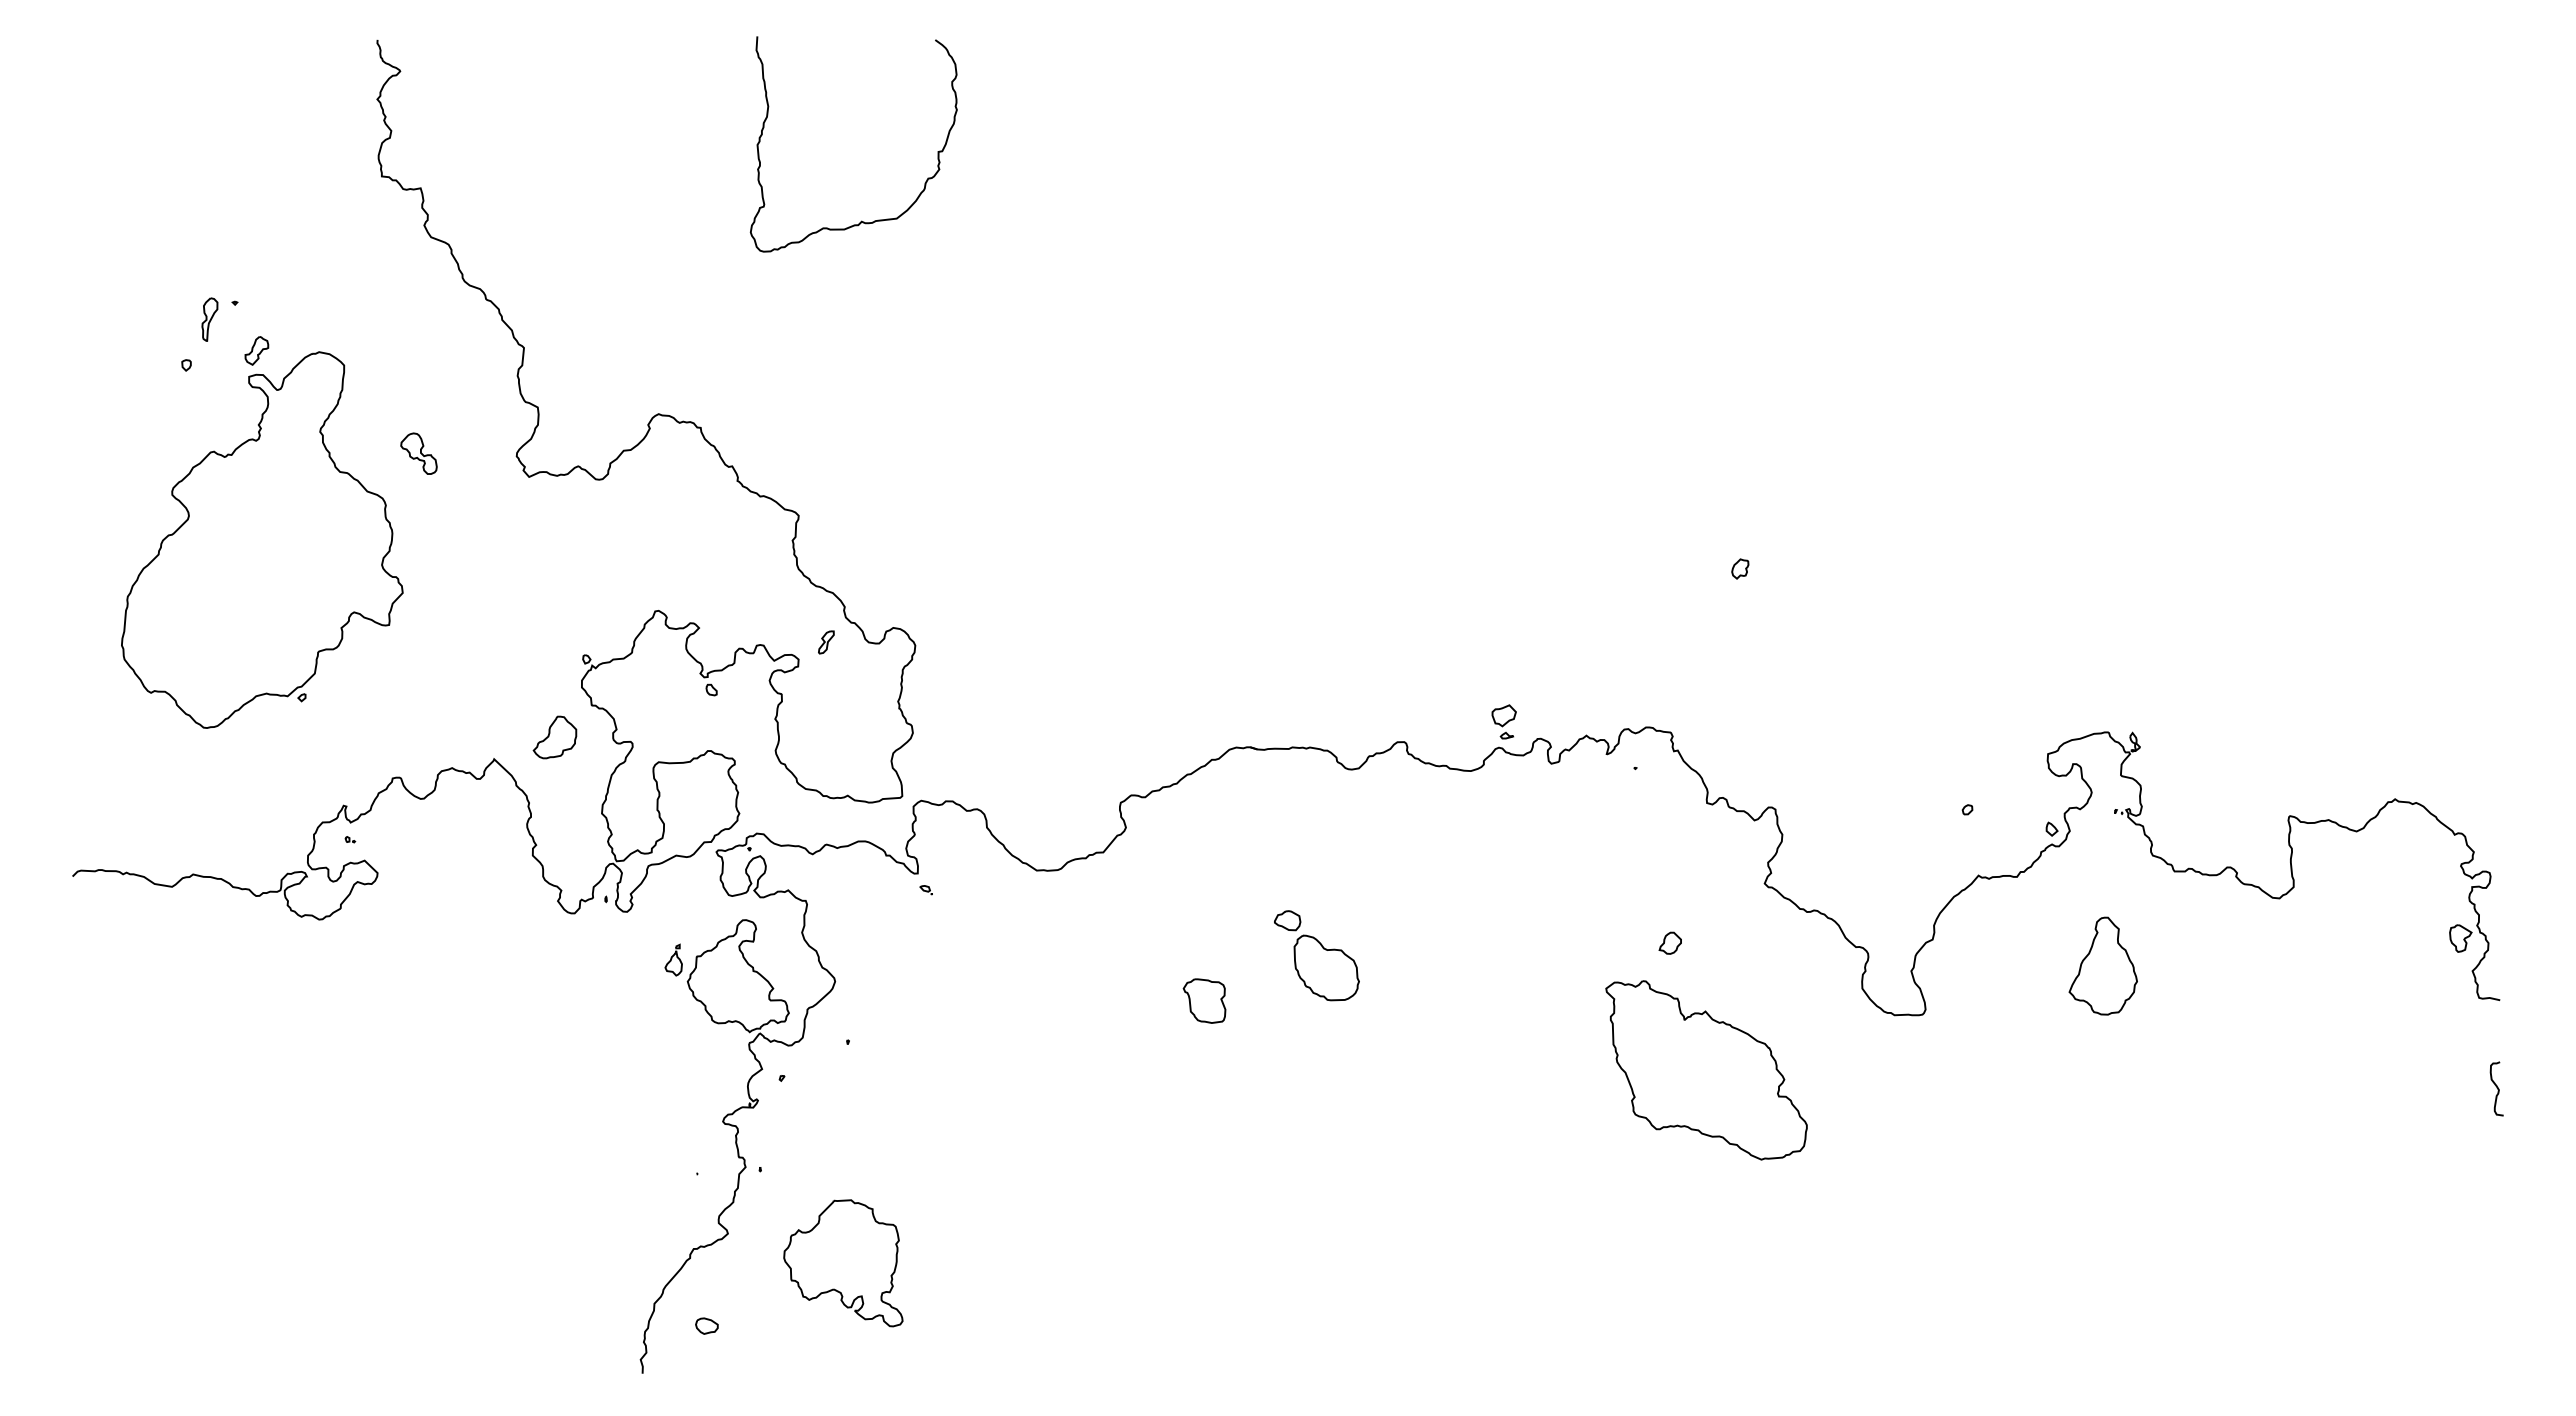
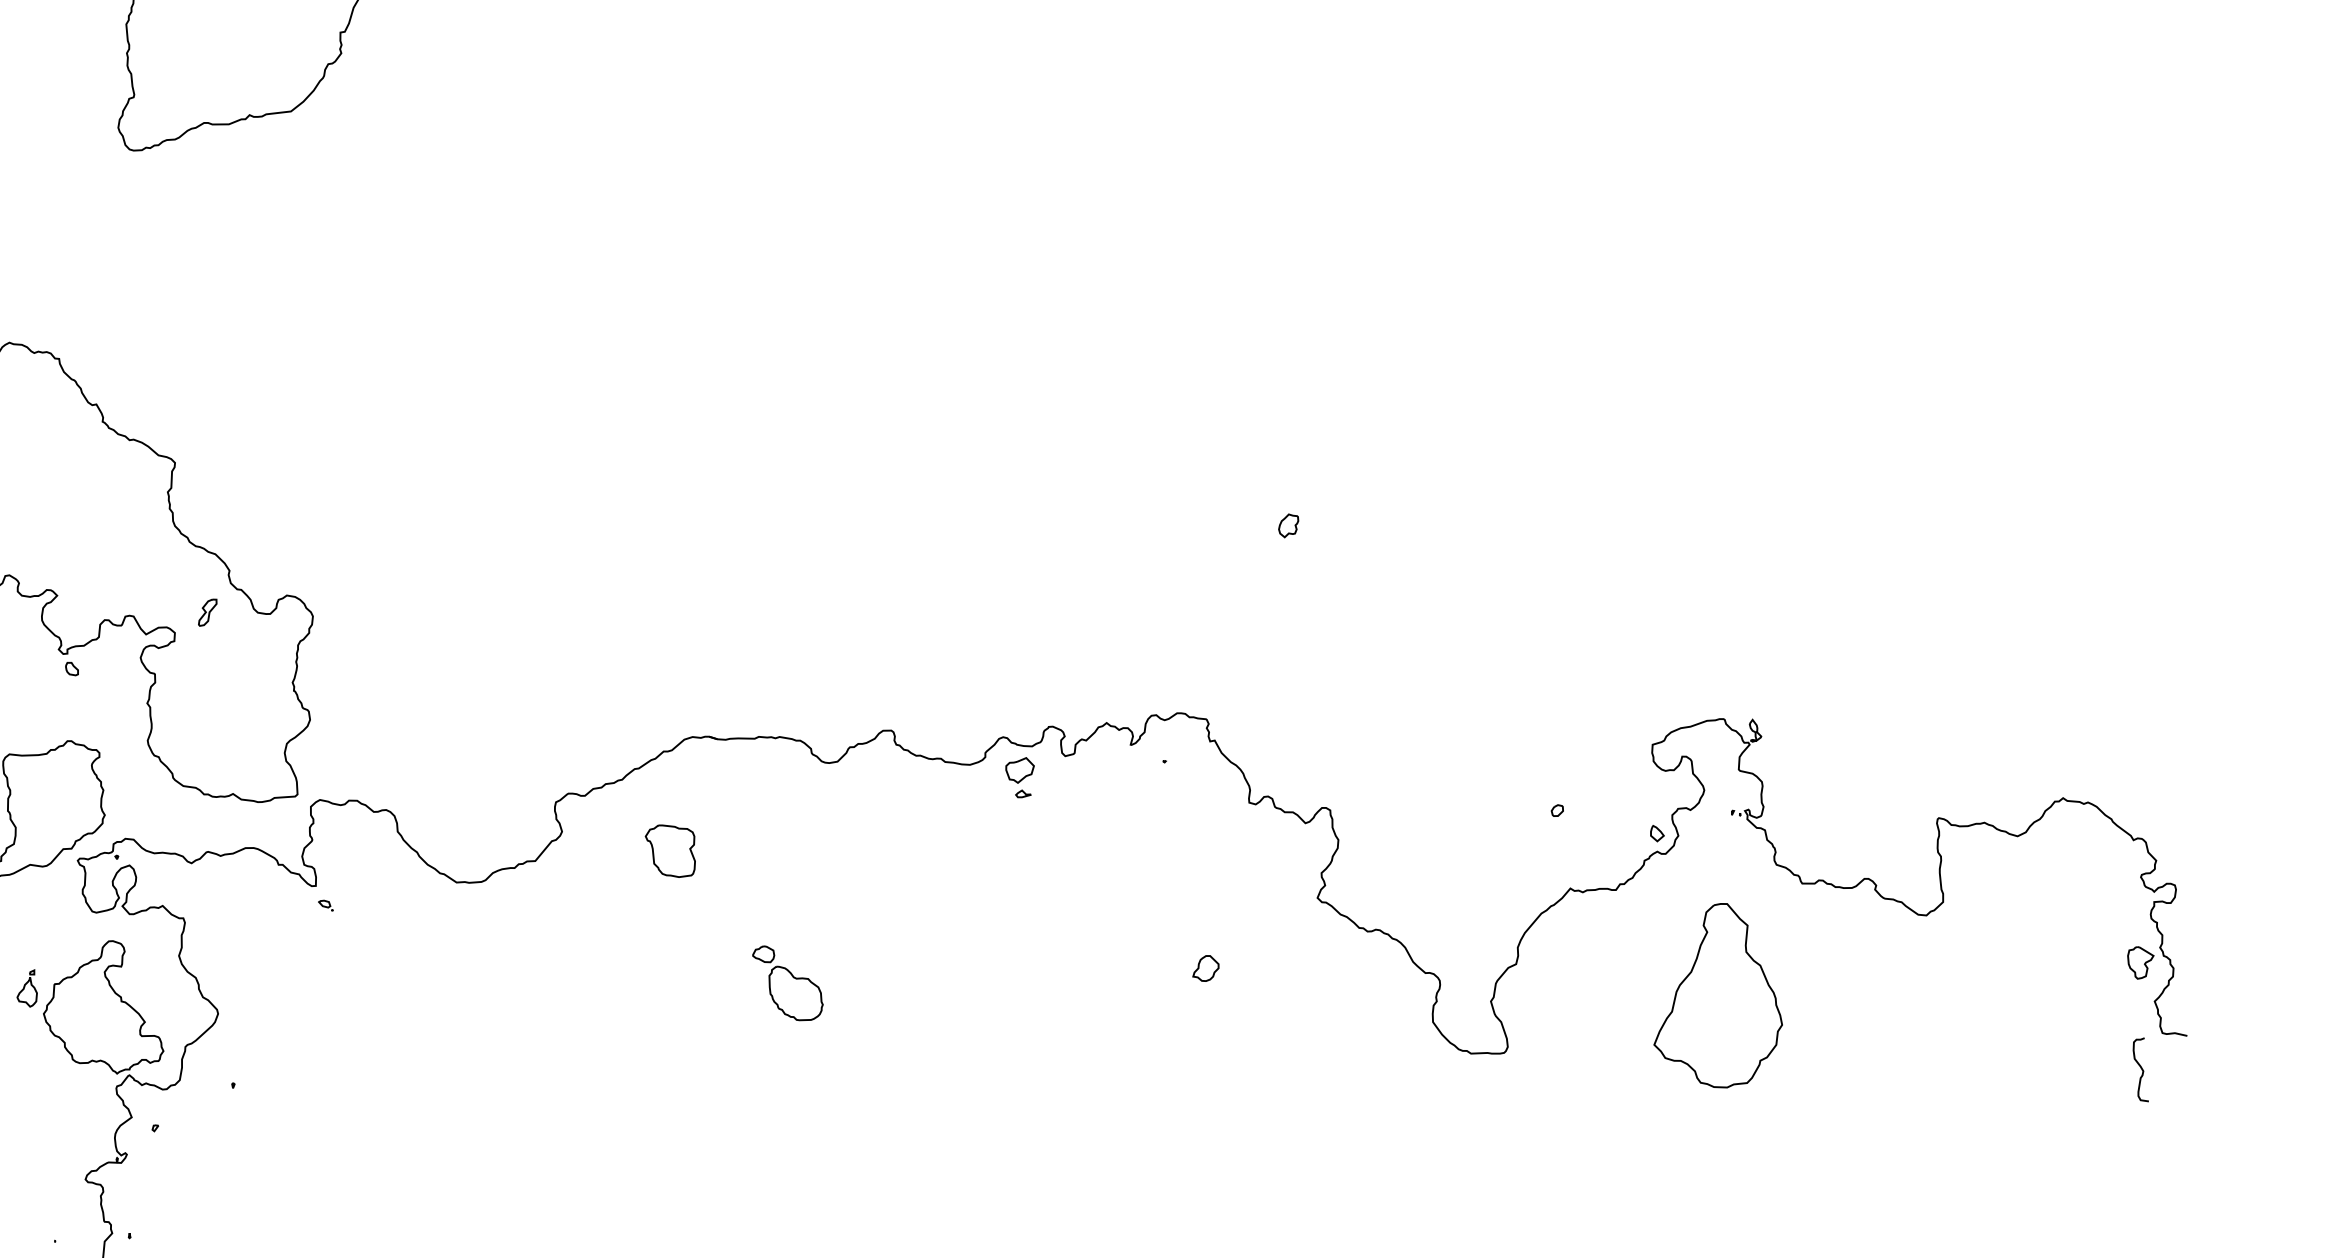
part: (1503, 721) -> (1019, 777), moved
part: (1316, 955) -> (787, 982), size x0.7
part: (2102, 965) -> (1717, 994), size x1.6
part: (1204, 1000) -> (670, 850), moved
part: (1706, 1070) -> (1248, 1118), removed
curve: (2496, 1087) -> (2140, 1068), moved

